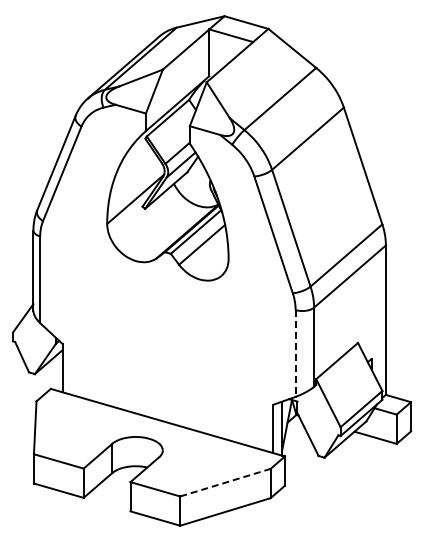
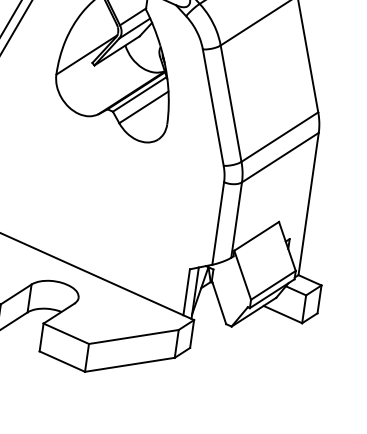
line: (295, 354) -> (217, 224), dashed -> solid
line: (225, 482) -> (133, 336), dashed -> solid

